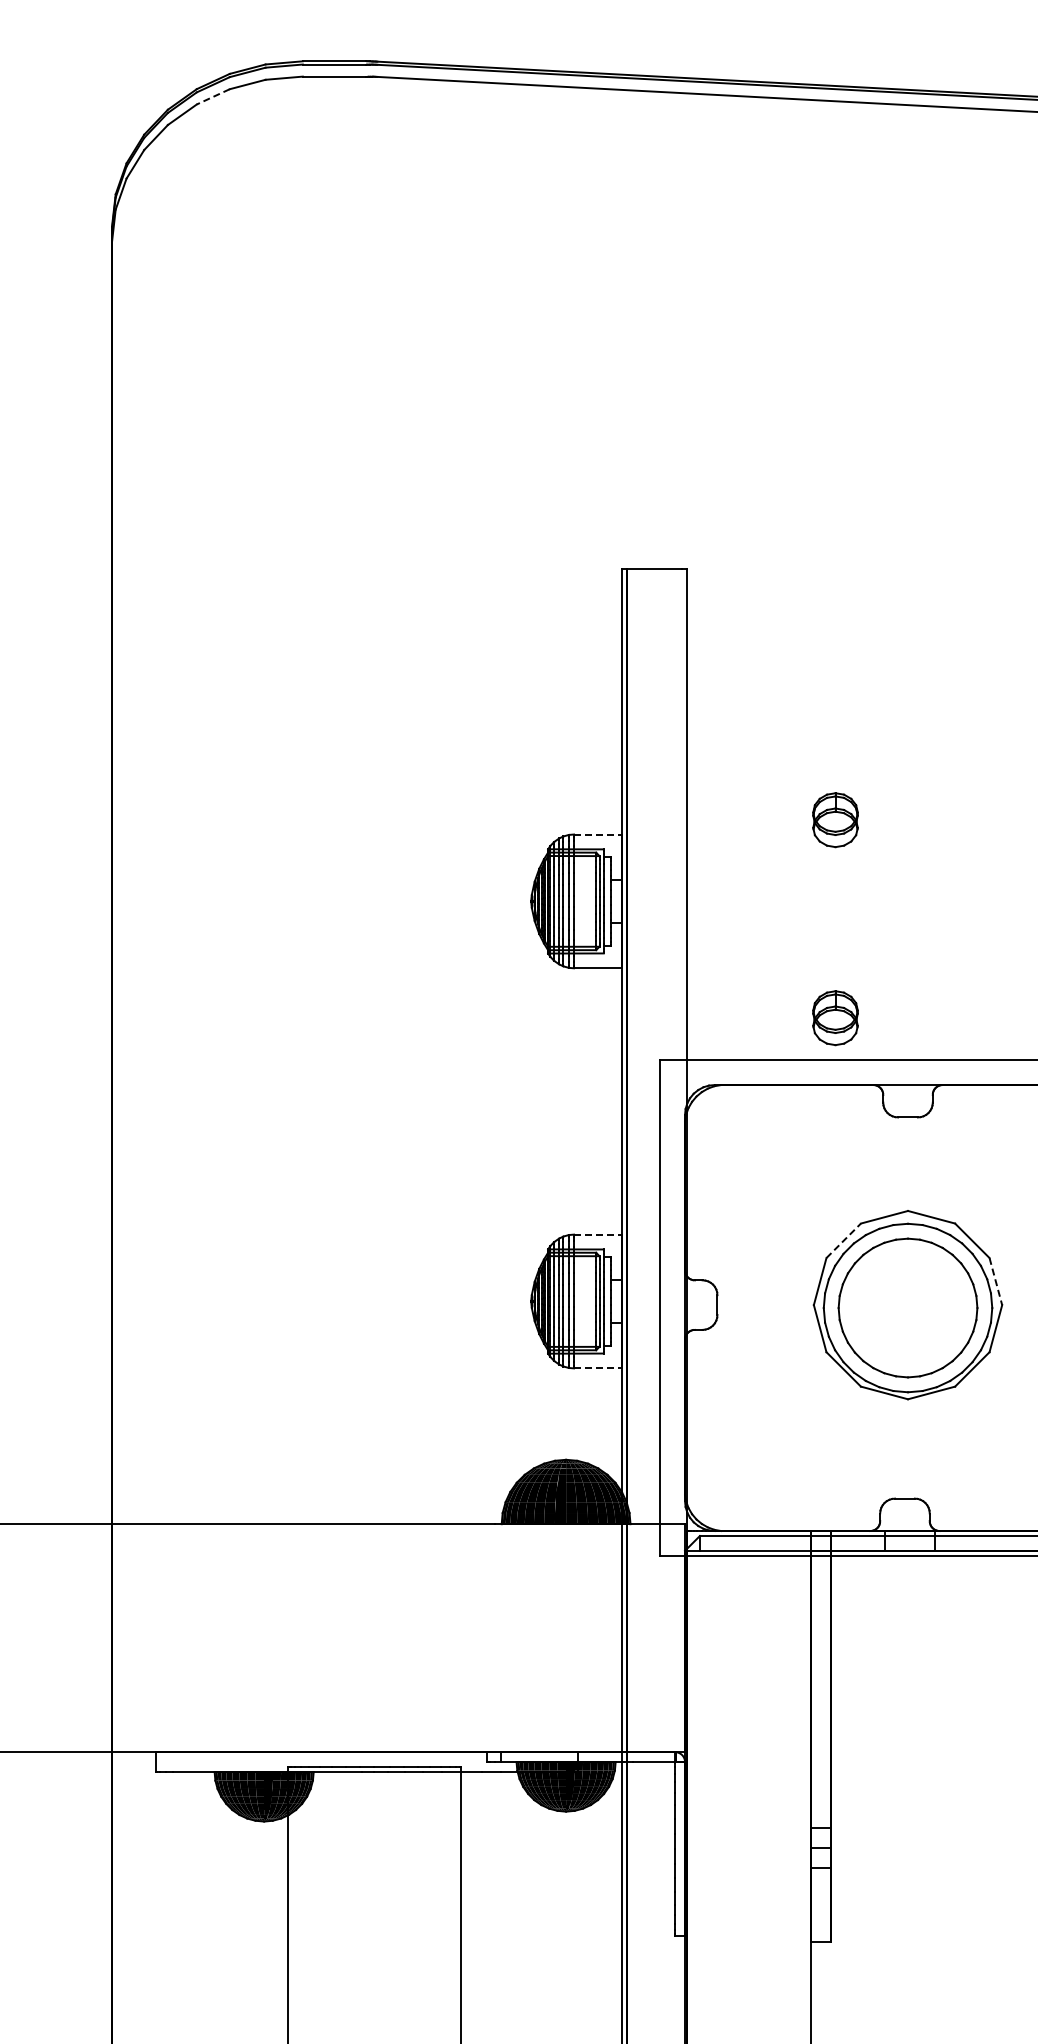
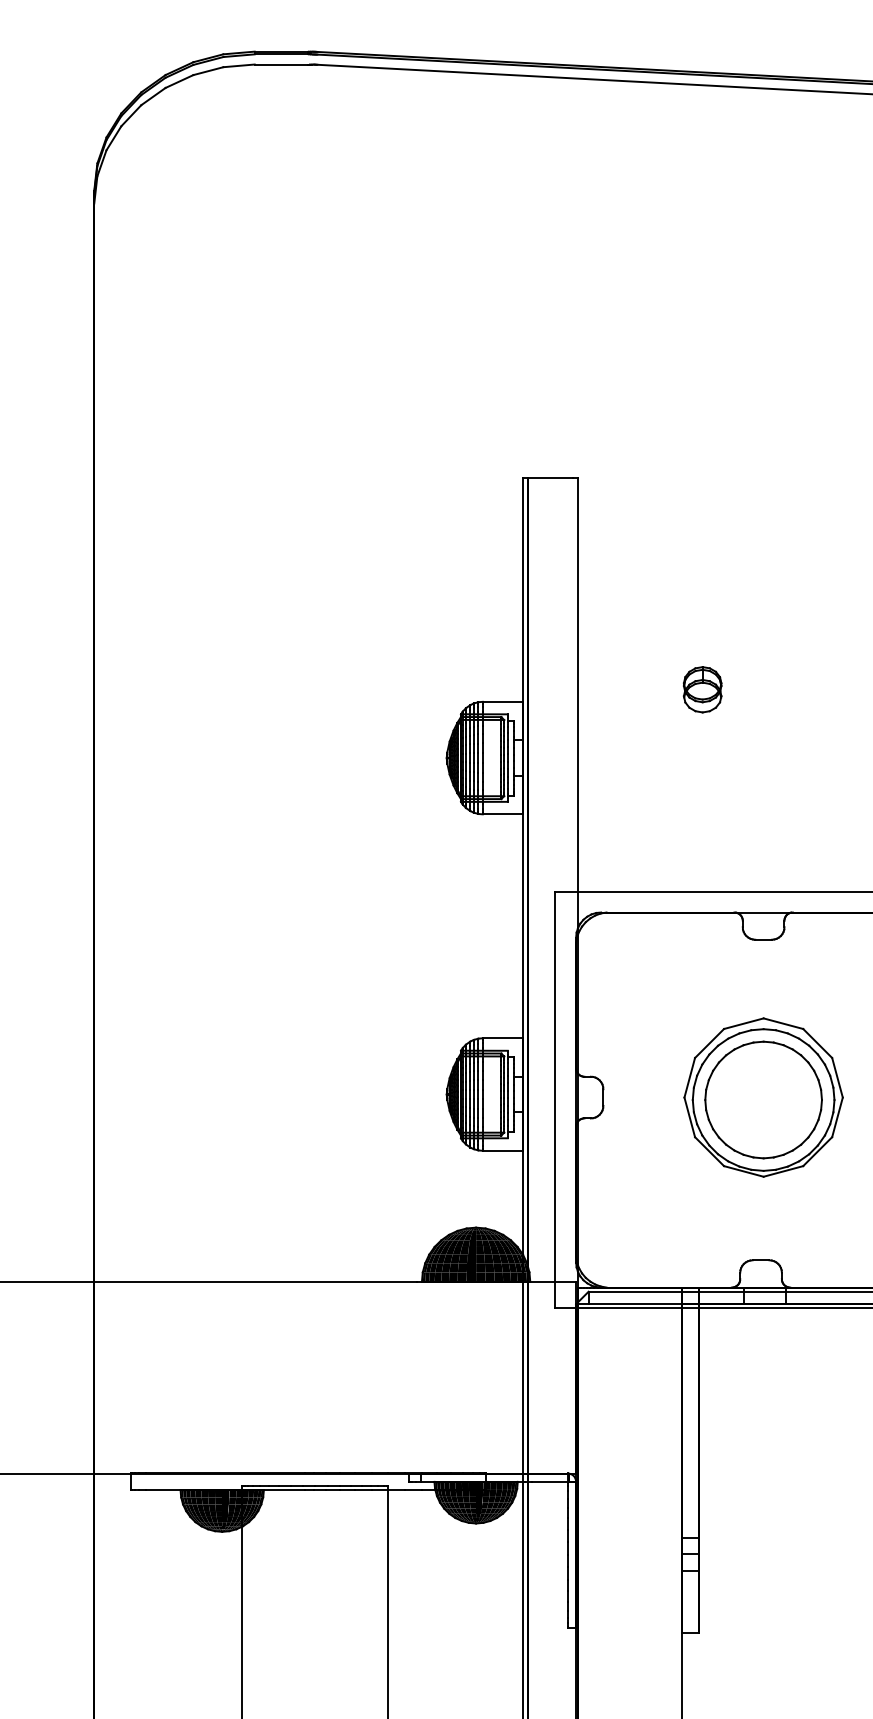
line: (212, 97) -> (178, 82), dashed -> solid
line: (598, 834) -> (503, 701), dashed -> solid
part: (835, 1018) -> (702, 856), removed
line: (598, 1234) -> (503, 1038), dashed -> solid
line: (844, 1240) -> (710, 1043), dashed -> solid
line: (996, 1282) -> (838, 1078), dashed -> solid
line: (598, 1368) -> (503, 1150), dashed -> solid

